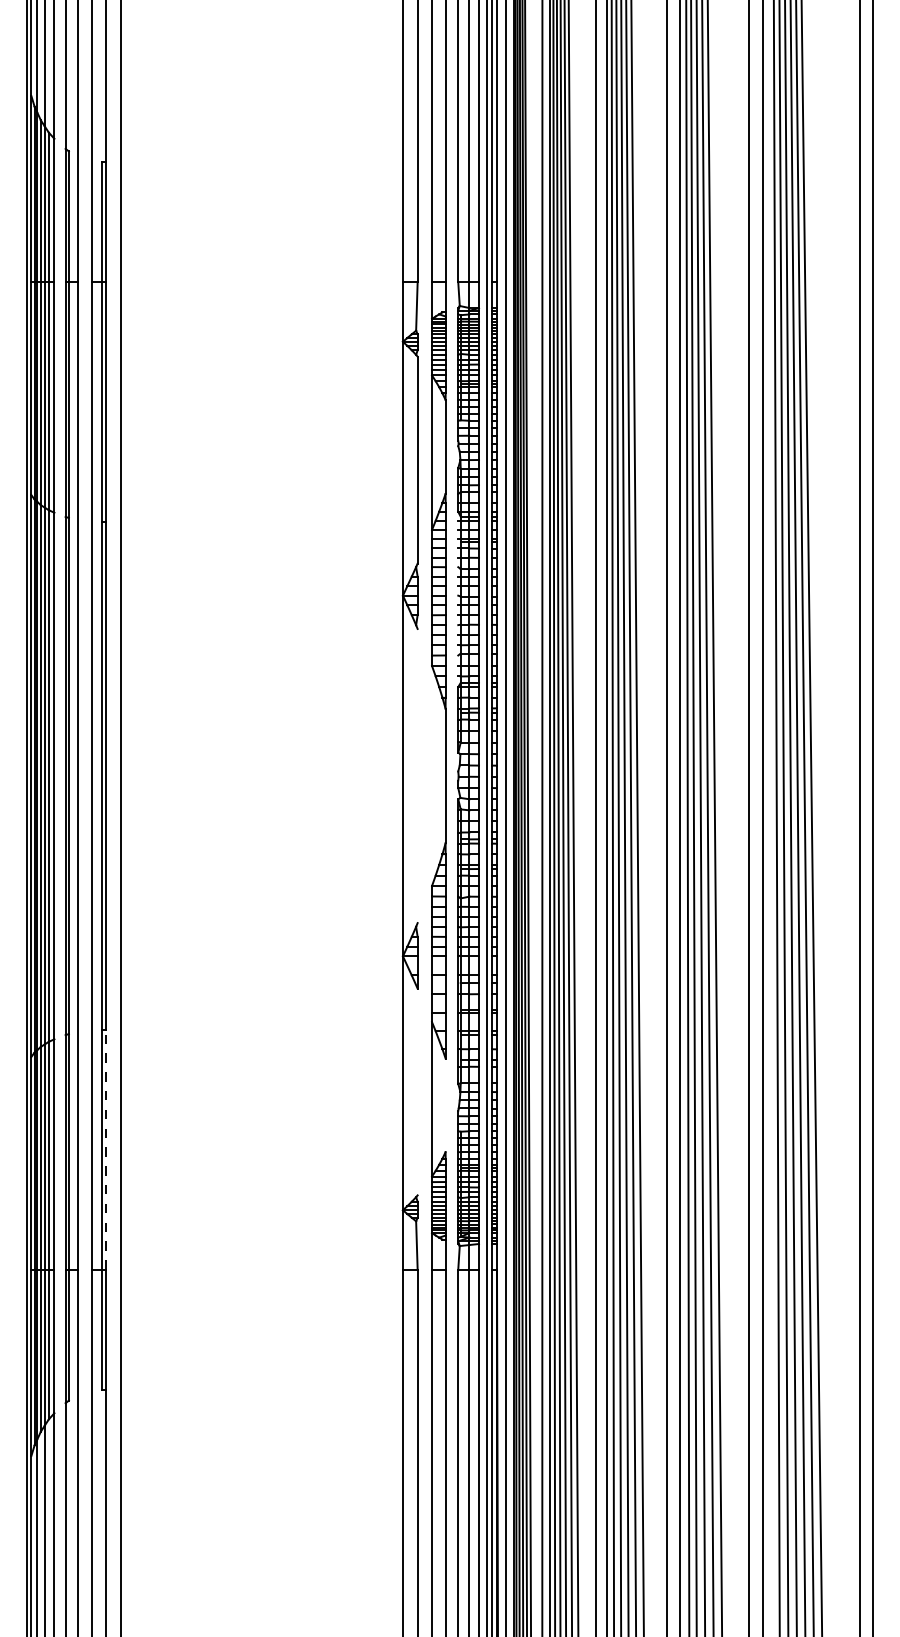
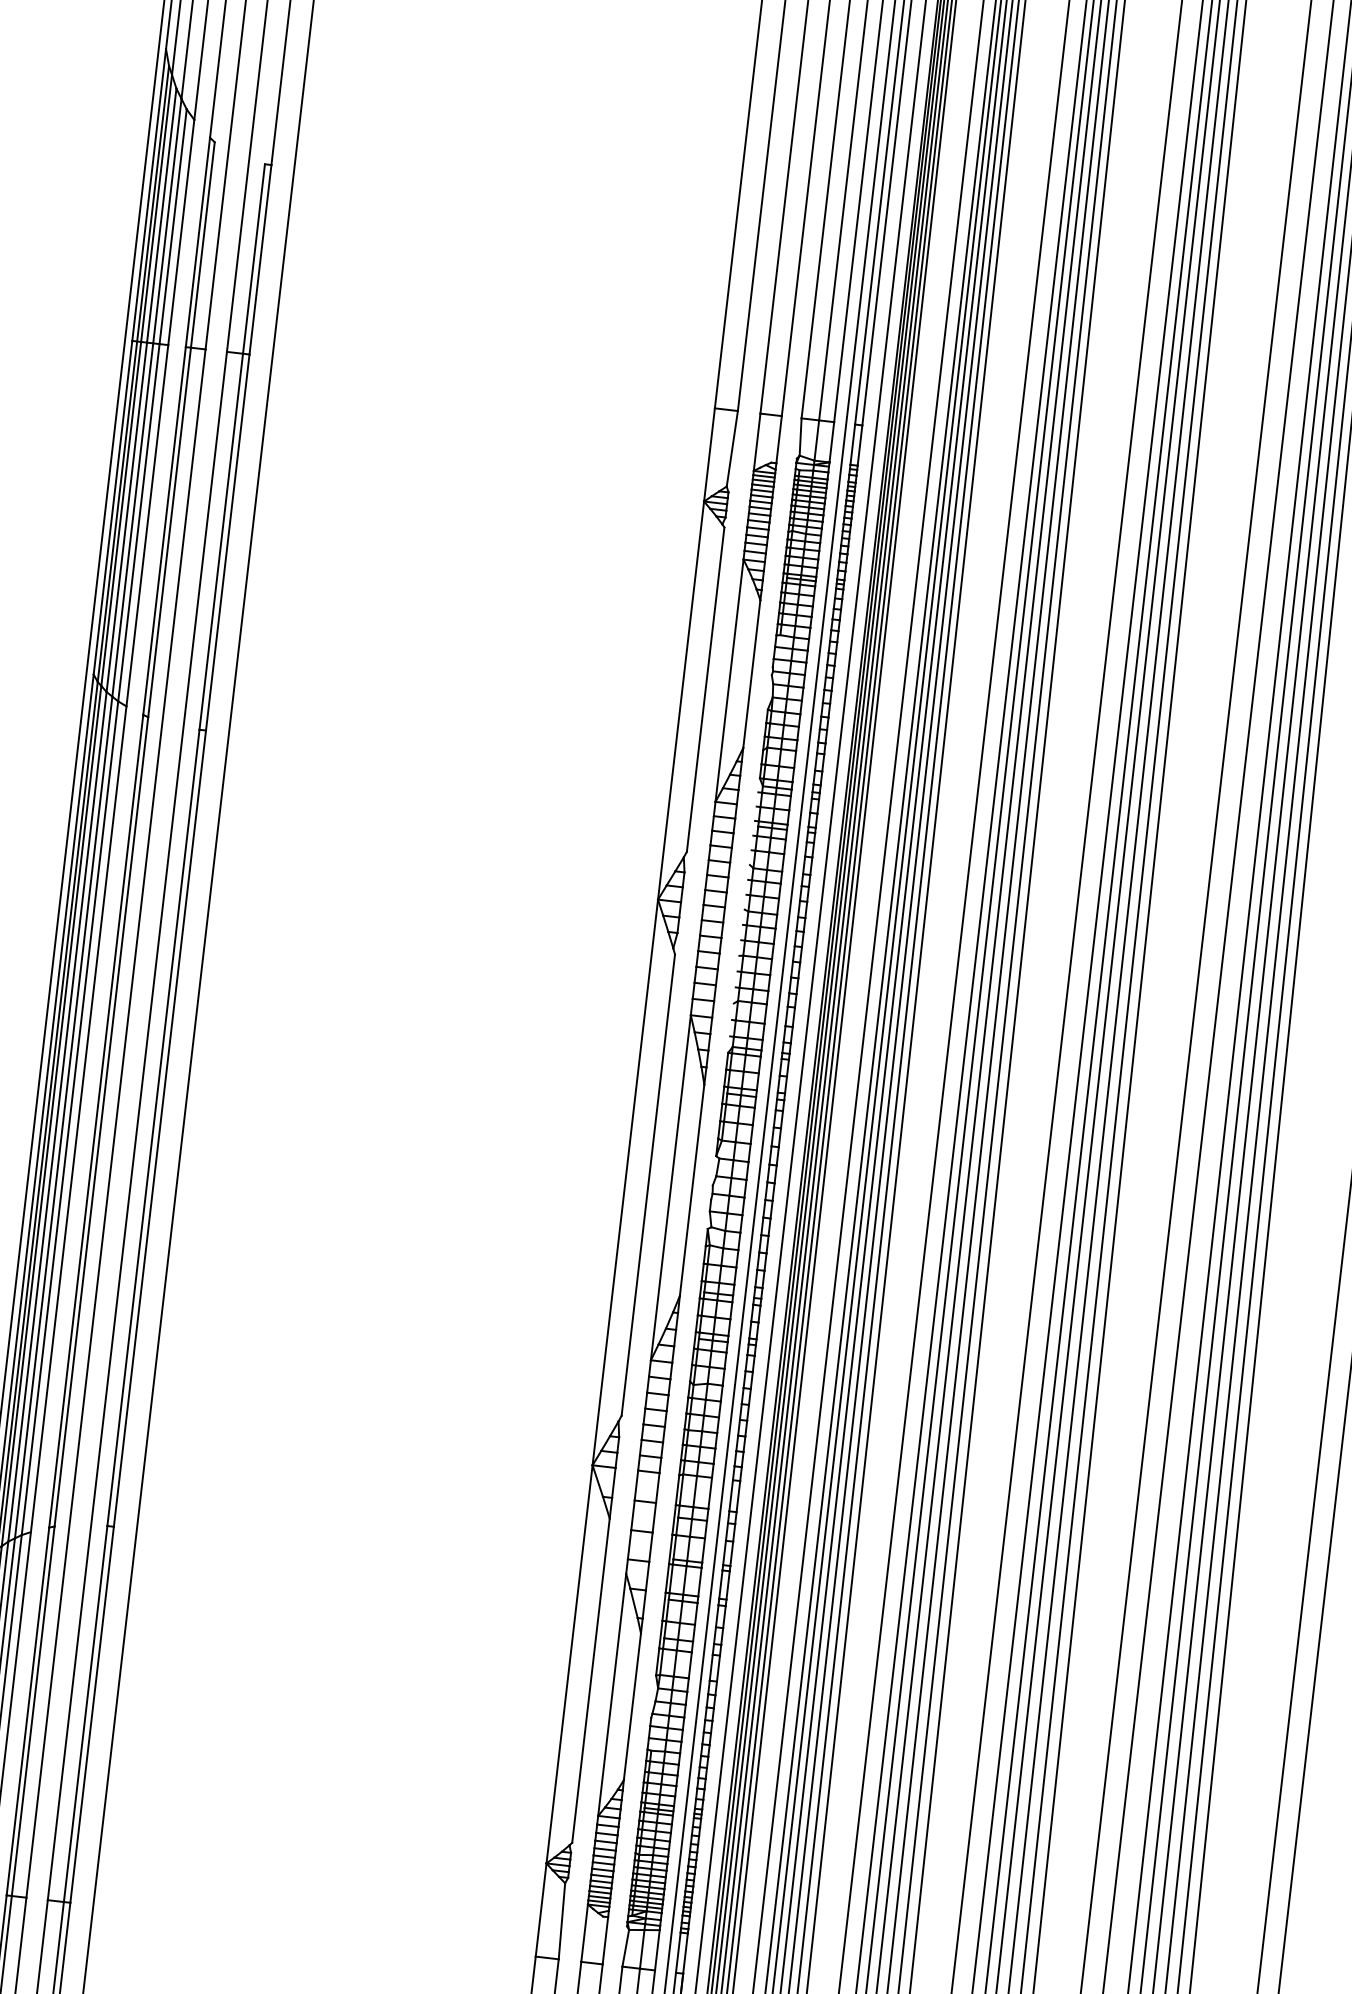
line: (417, 775) -> (648, 1184), added
line: (432, 776) -> (671, 1188), added
line: (417, 1091) -> (590, 1679), added
line: (445, 1105) -> (632, 1706), added
line: (106, 1149) -> (92, 1714), dashed -> solid

